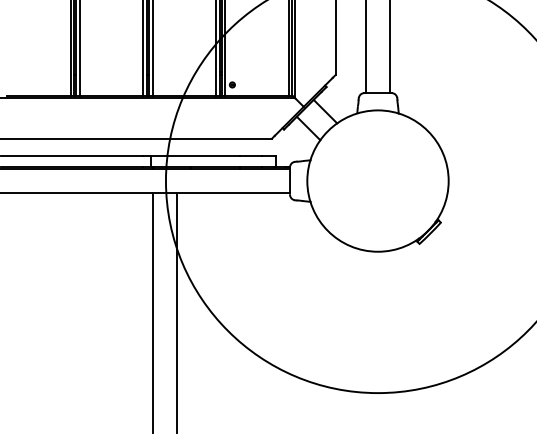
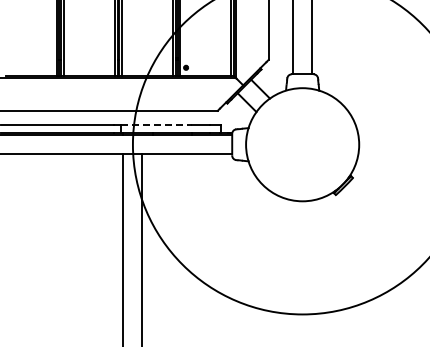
line: (196, 155) -> (157, 124), solid -> dashed

